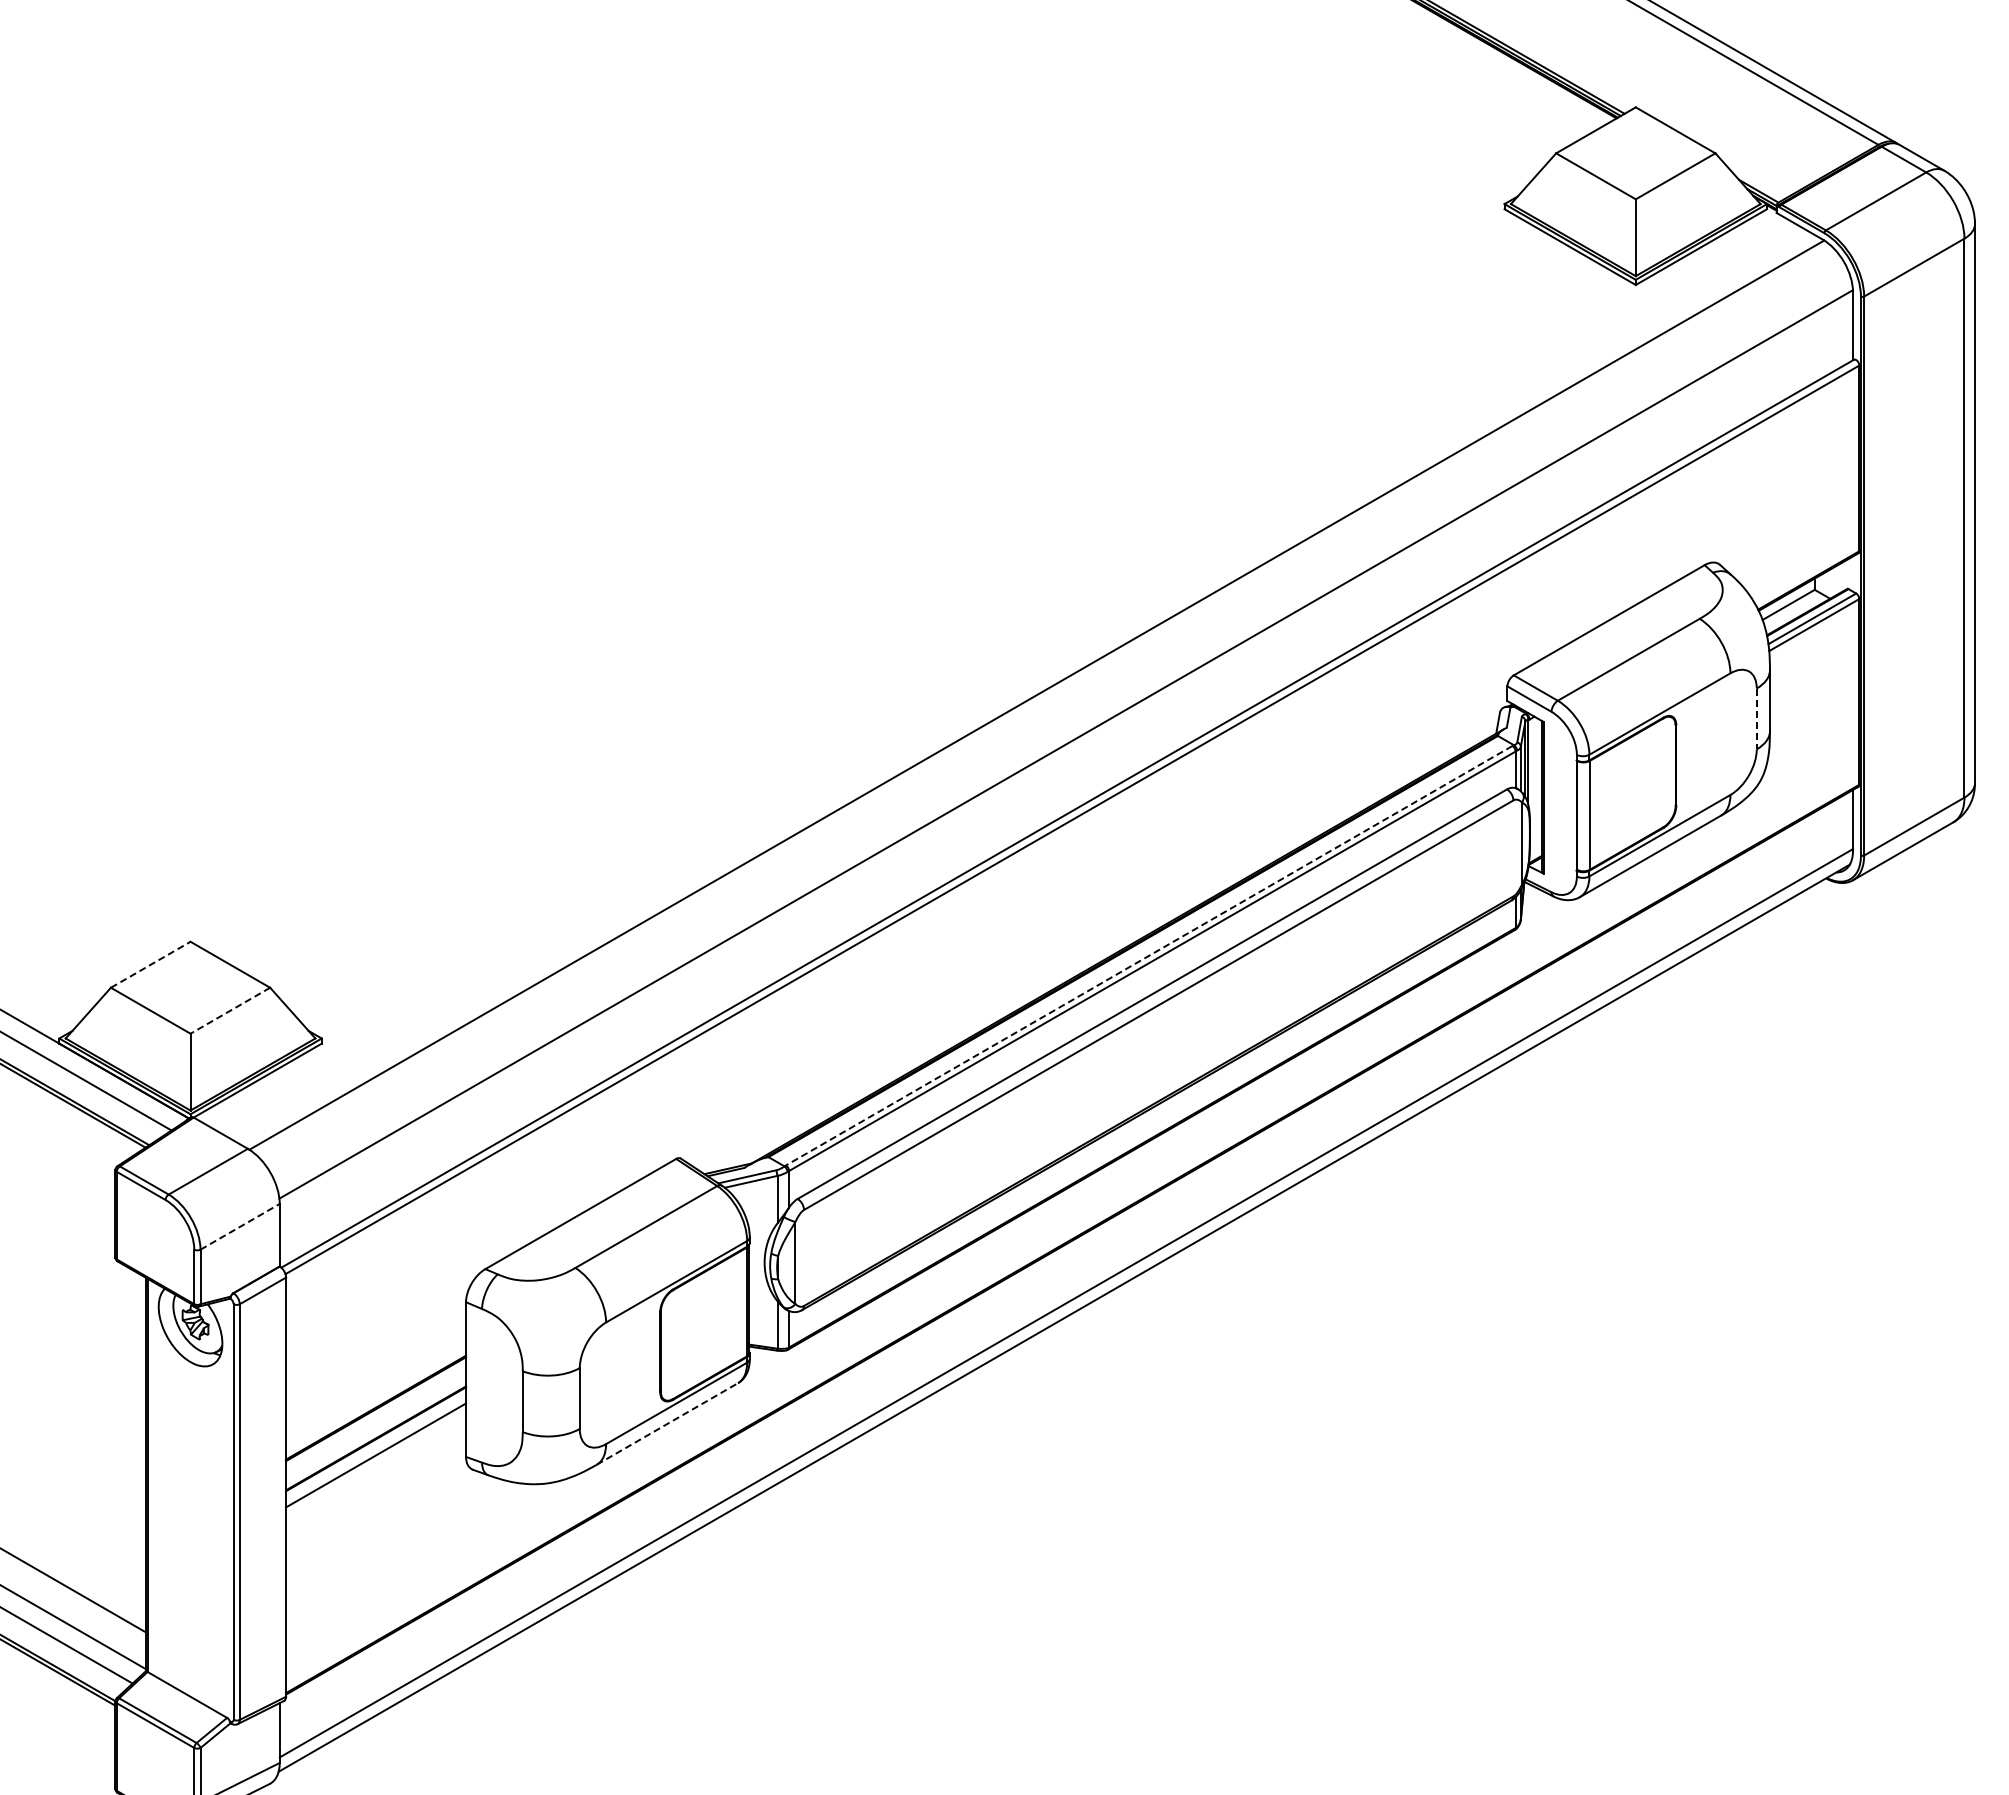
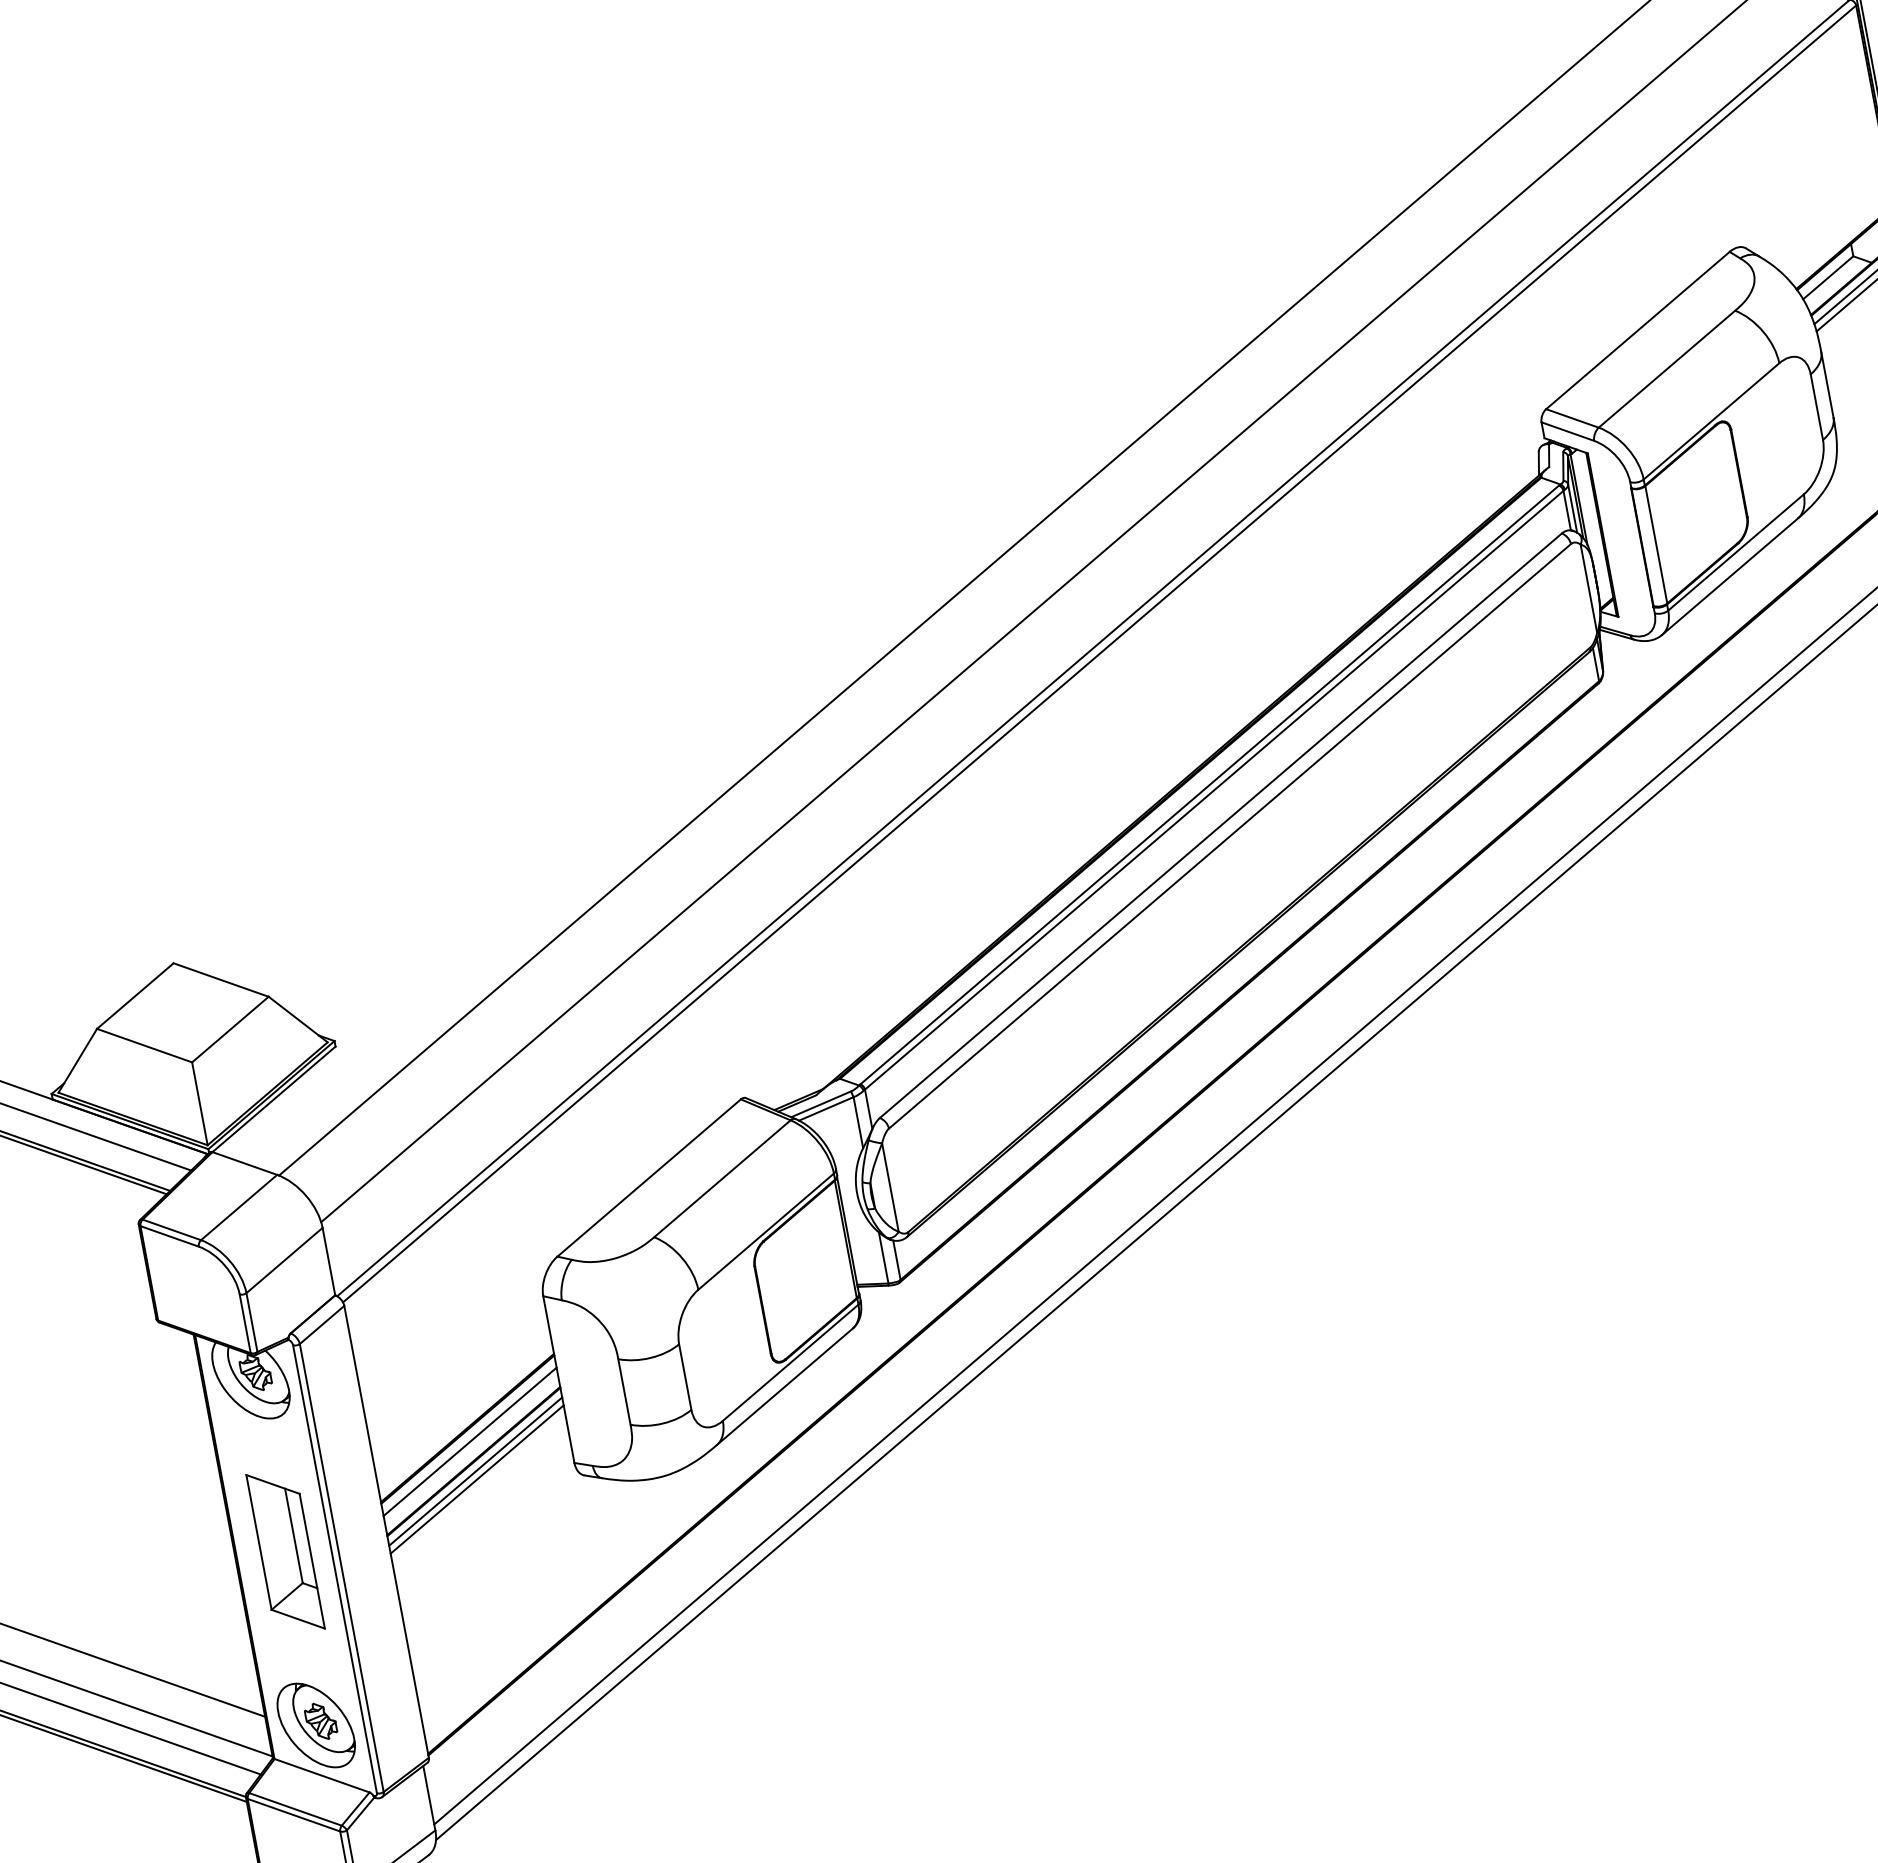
line: (1756, 719) -> (1816, 407), dashed -> solid
line: (1148, 956) -> (1209, 785), dashed -> solid
line: (150, 964) -> (135, 995), dashed -> solid
line: (230, 1010) -> (230, 1029), dashed -> solid
line: (240, 1226) -> (284, 1260), dashed -> solid
line: (376, 1420) -> (470, 1441), added
line: (667, 1423) -> (784, 1386), dashed -> solid
line: (376, 1448) -> (476, 1471), added
part: (191, 1487) -> (284, 1551), added
part: (190, 1648) -> (316, 1725), added

